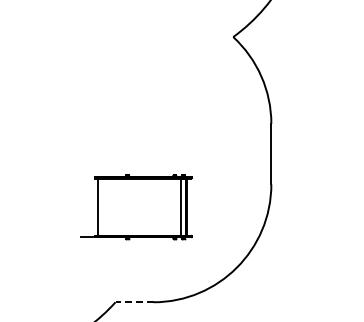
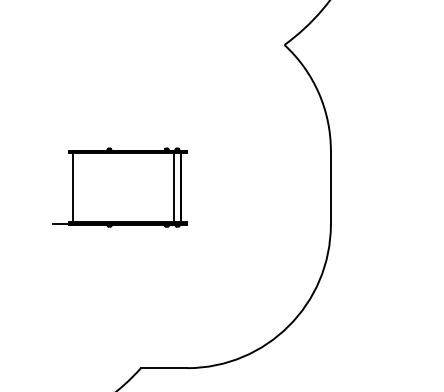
part: (136, 207) -> (120, 188), moved
line: (134, 302) -> (164, 368), dashed -> solid

